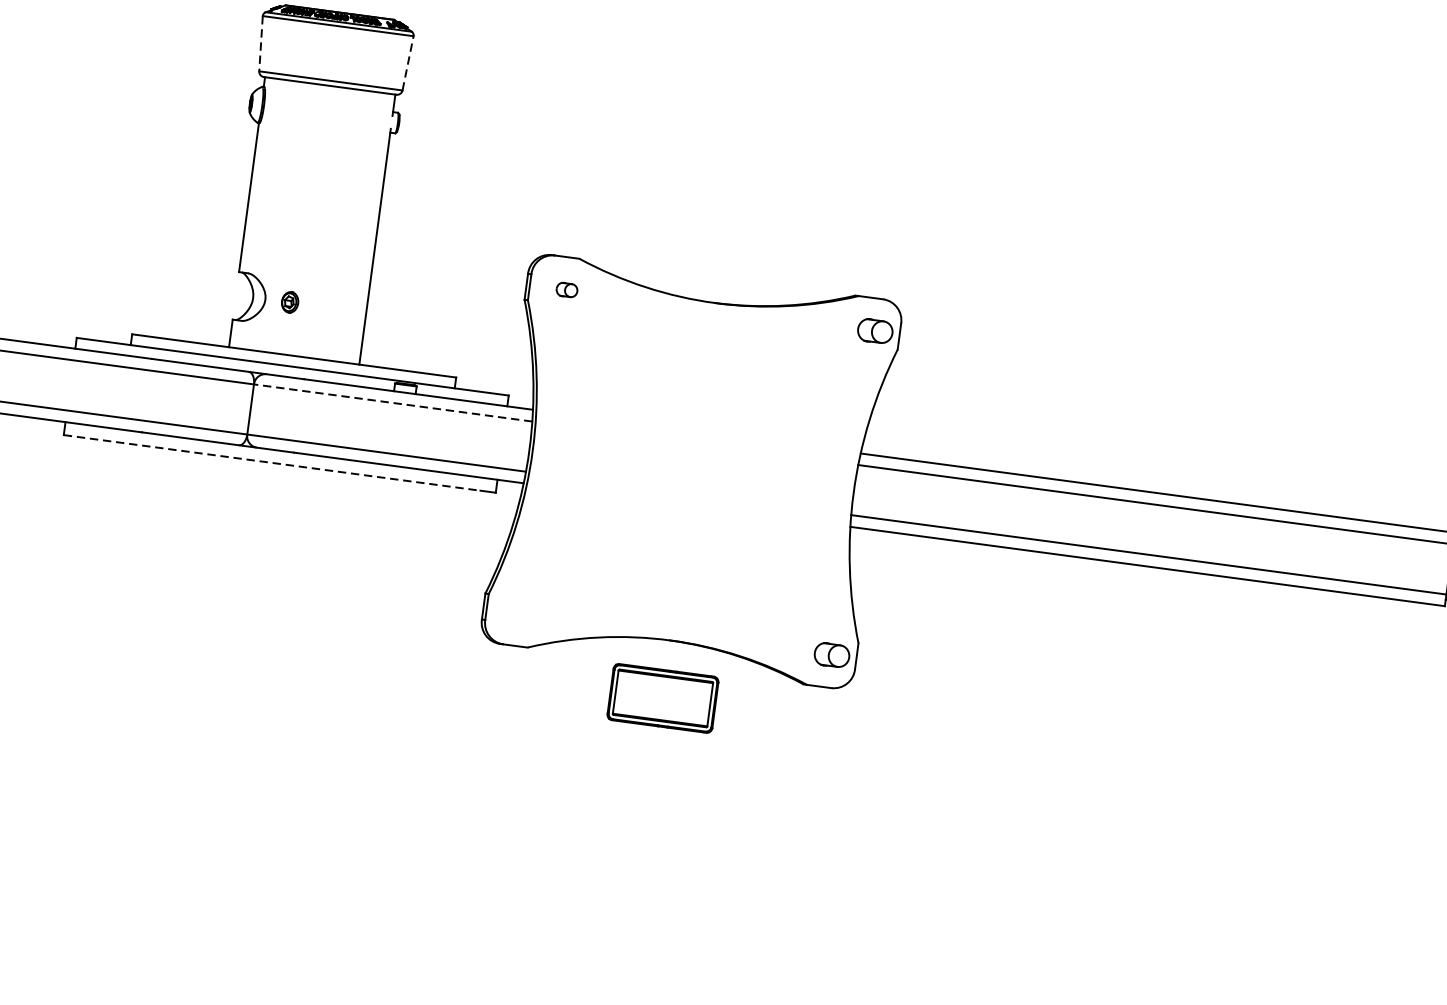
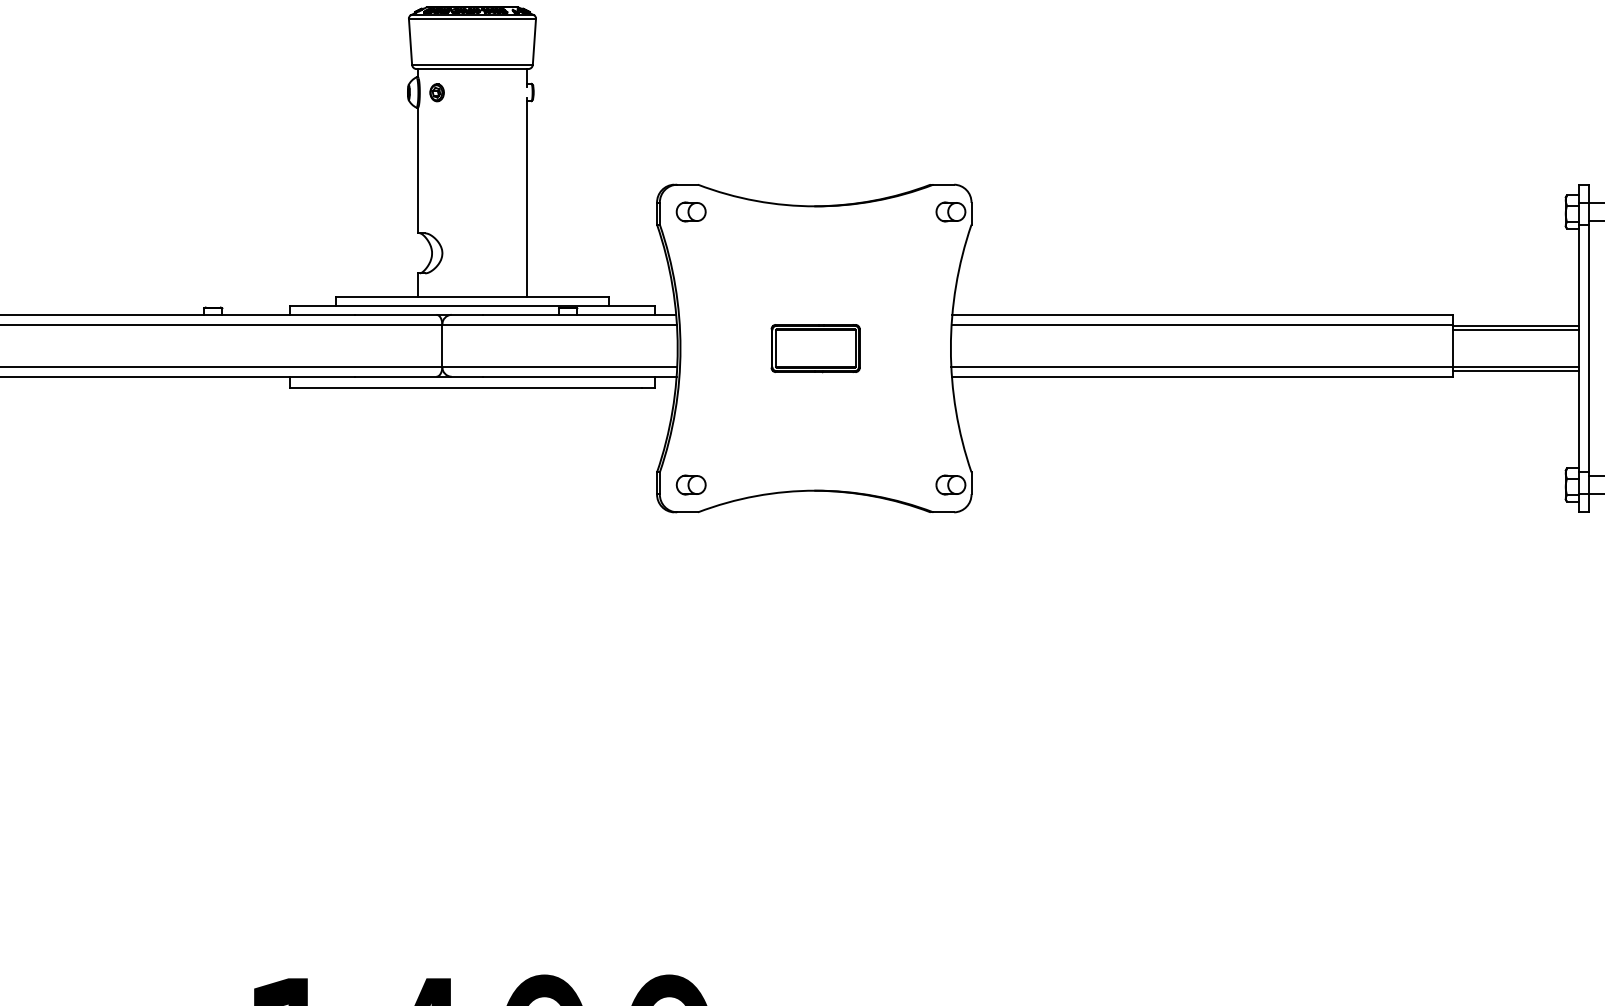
line: (260, 44) -> (410, 42), dashed -> solid
line: (408, 63) -> (534, 41), dashed -> solid
part: (566, 289) -> (690, 211), size x1.67
part: (289, 301) -> (436, 92), moved
line: (393, 402) -> (559, 324), dashed -> solid
line: (272, 462) -> (466, 387), dashed -> solid
part: (523, 613) -> (690, 484), added
part: (662, 698) -> (815, 348), moved

